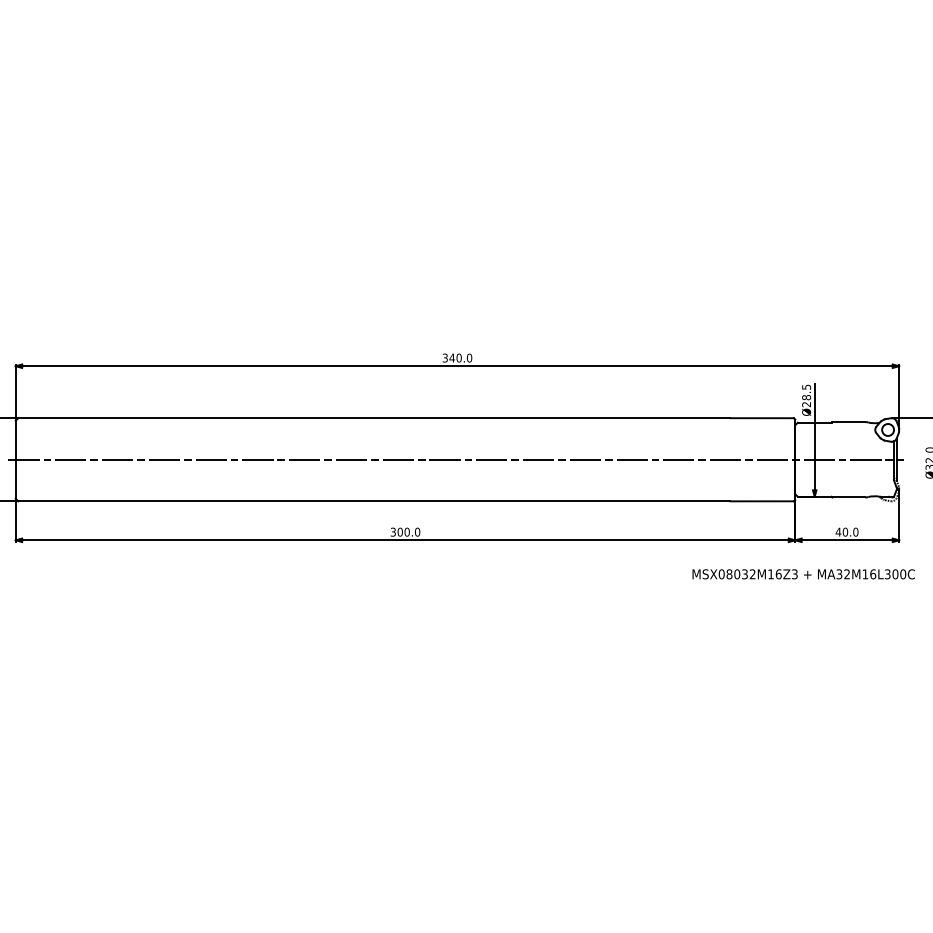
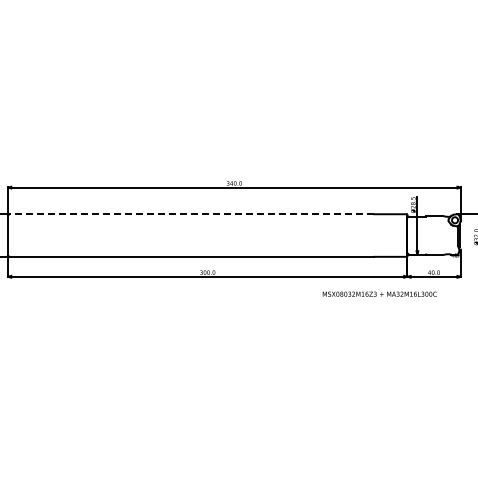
line: (373, 418) -> (191, 214), solid -> dashed
line: (455, 459) -> (233, 235), removed
text: (803, 572) -> (379, 293), moved

